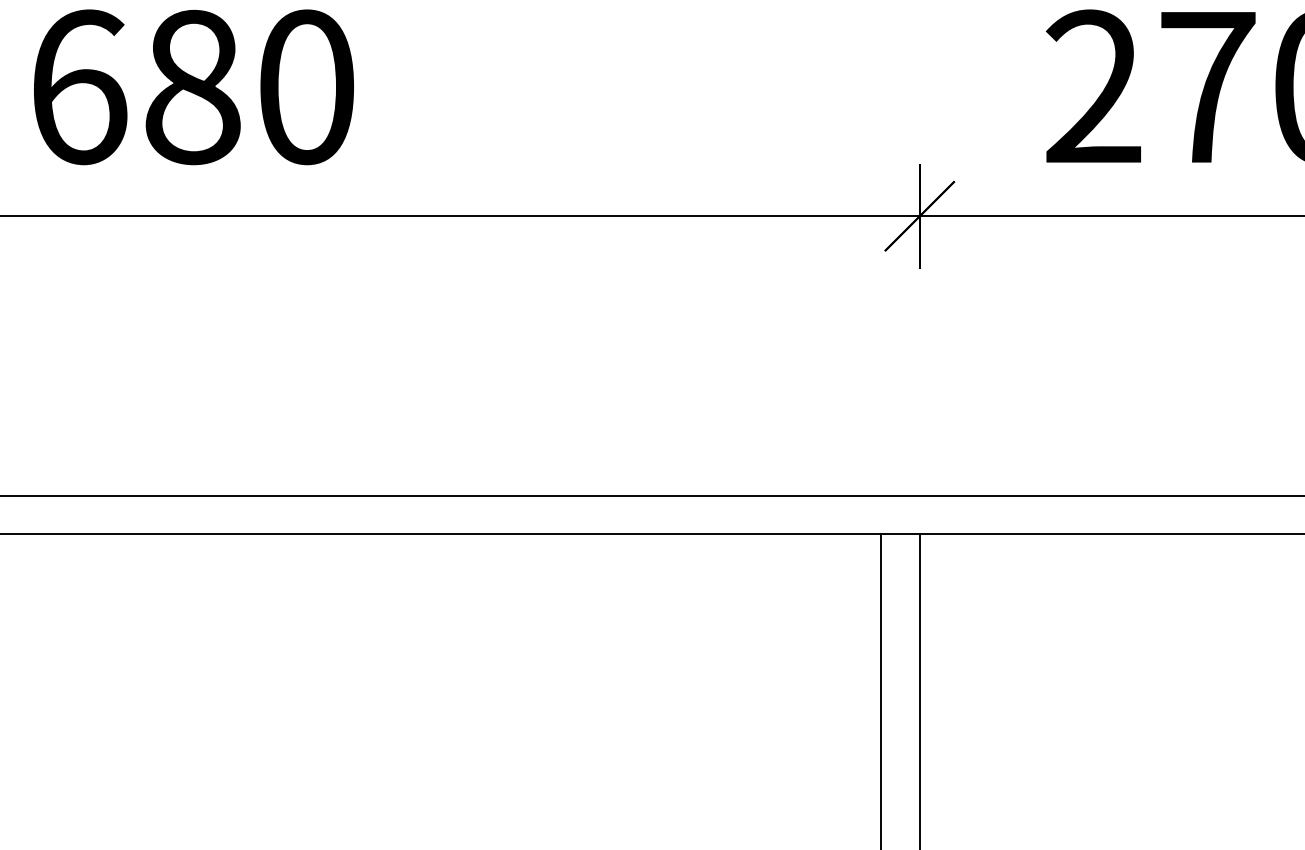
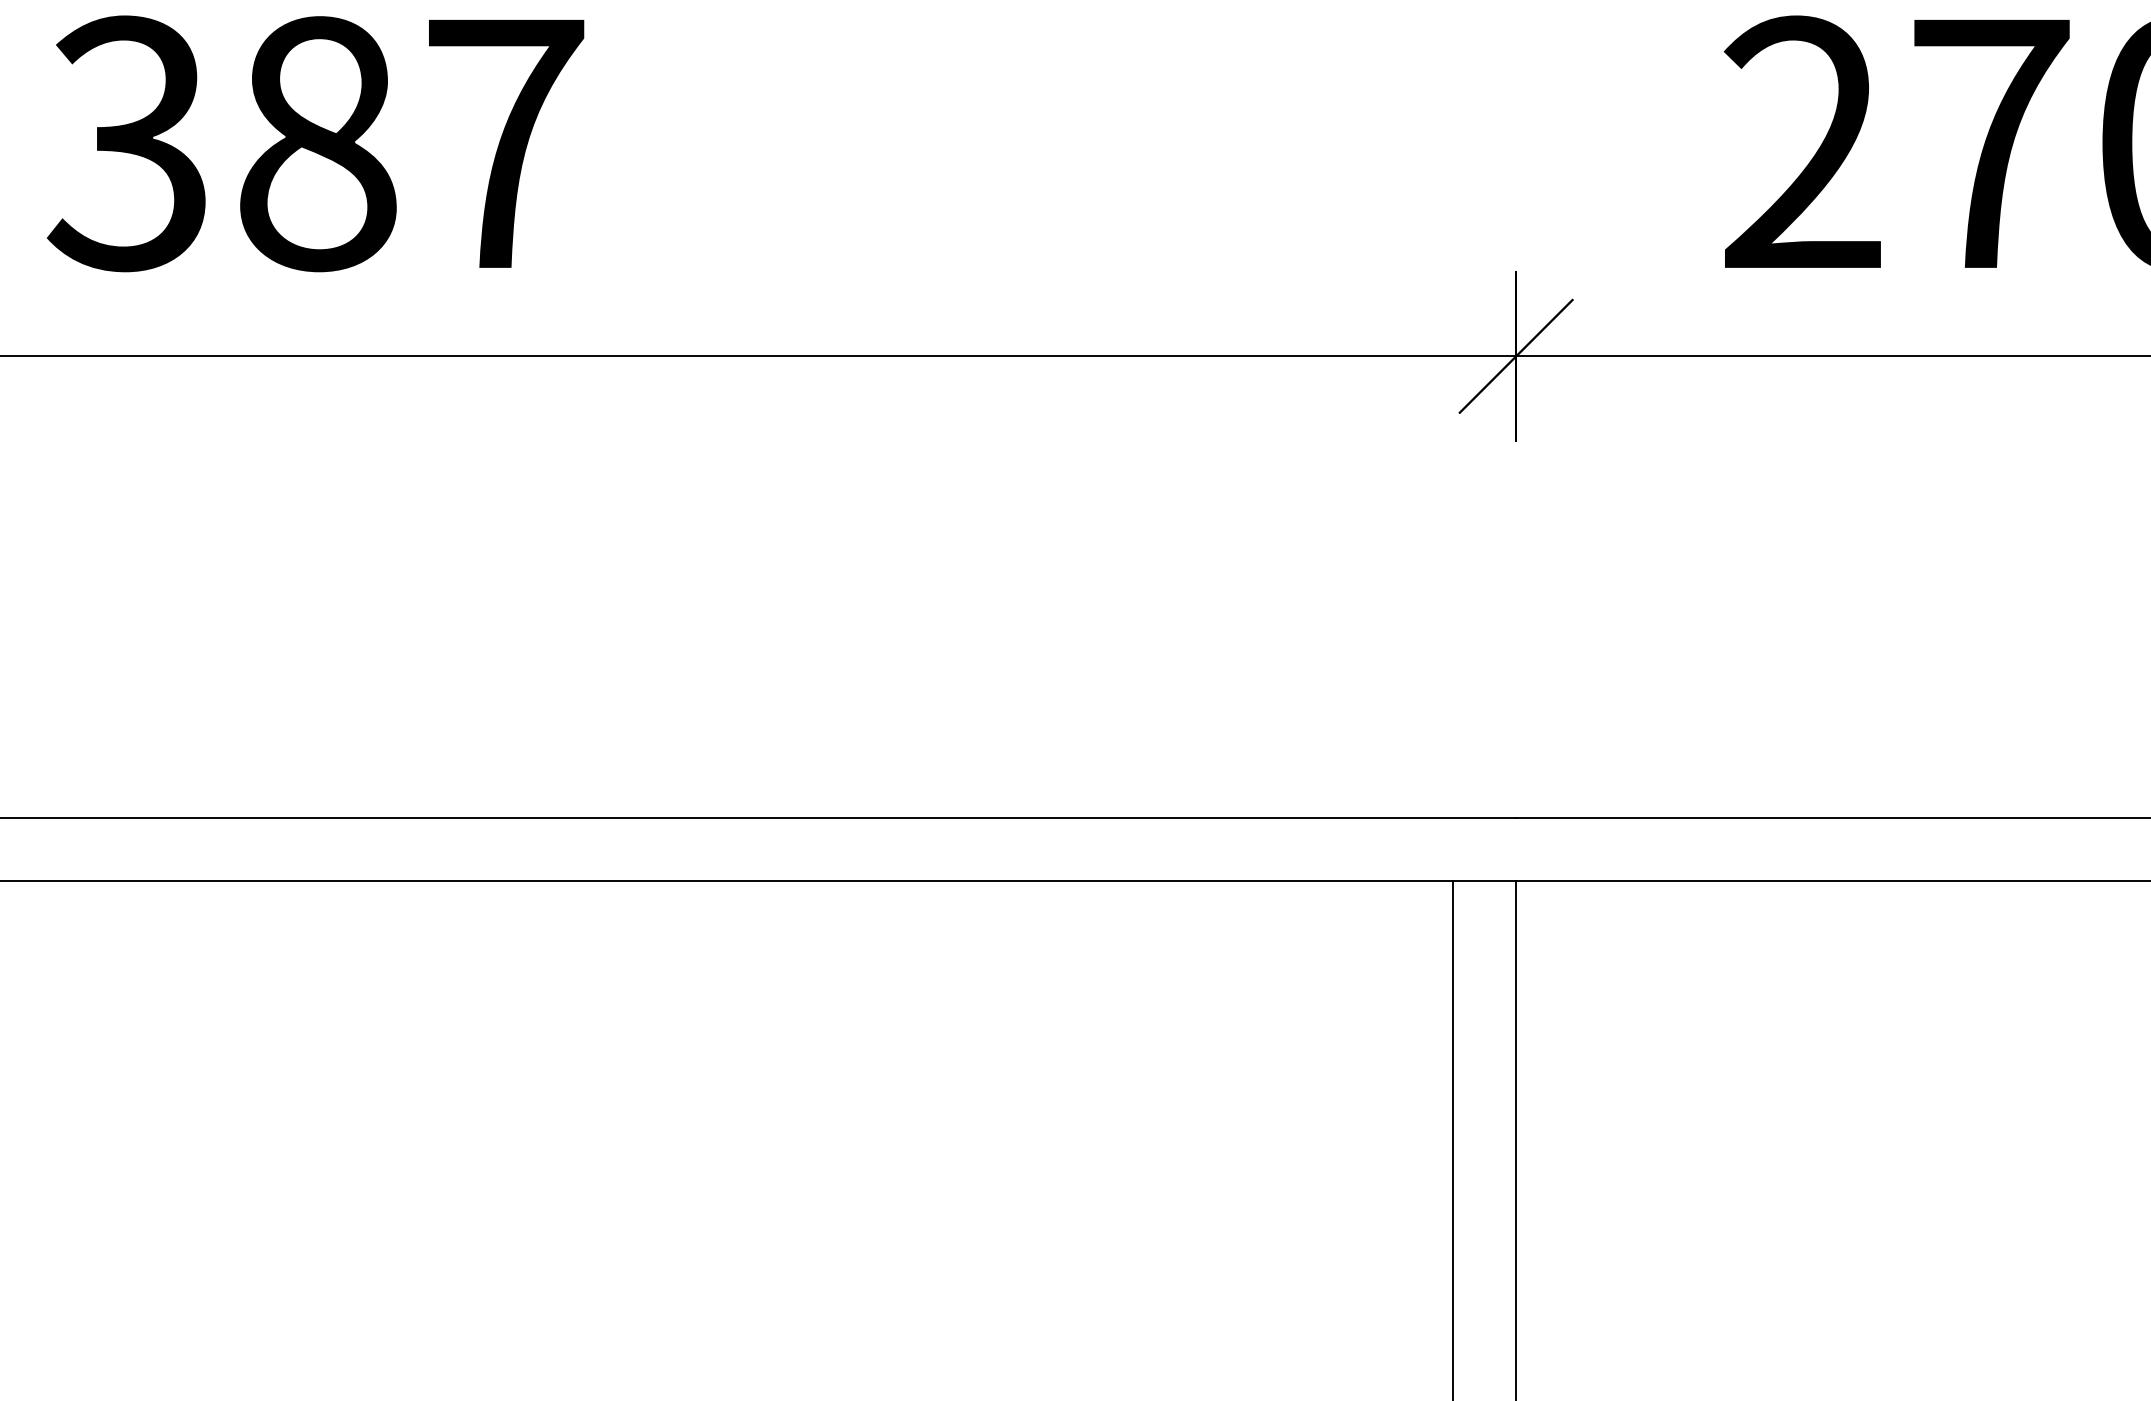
text: (191, 87) -> (315, 144), 680 -> 387

